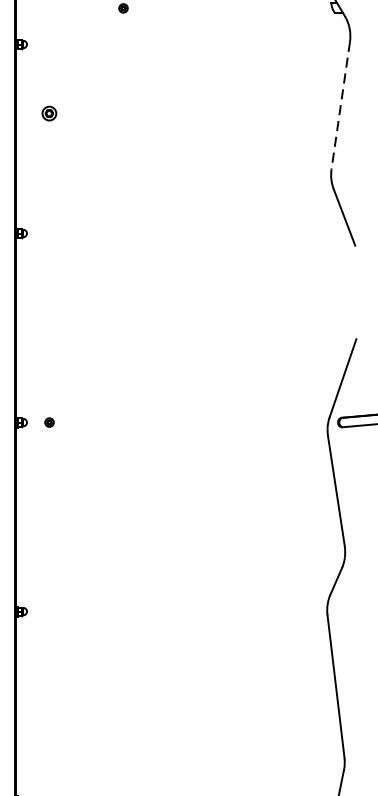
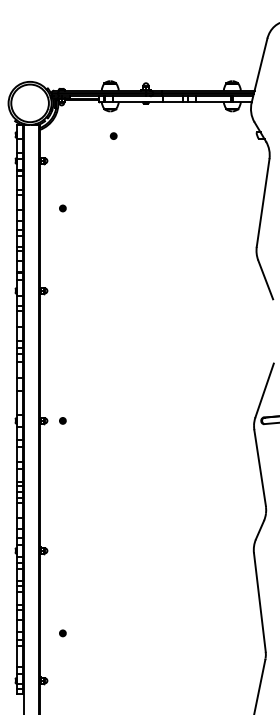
line: (341, 106) -> (263, 203), dashed -> solid
part: (48, 113) -> (62, 208), size x0.62
part: (48, 731) -> (62, 633), added

